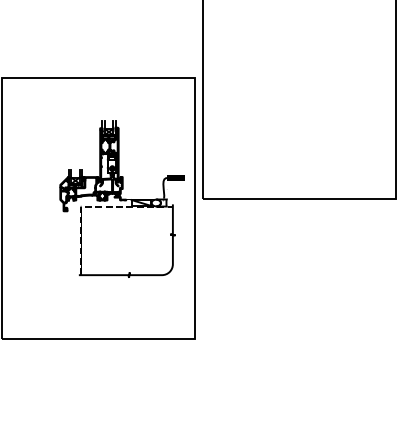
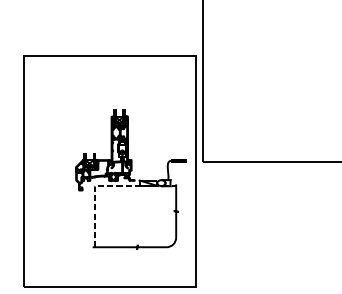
part: (121, 198) -> (130, 179), moved

